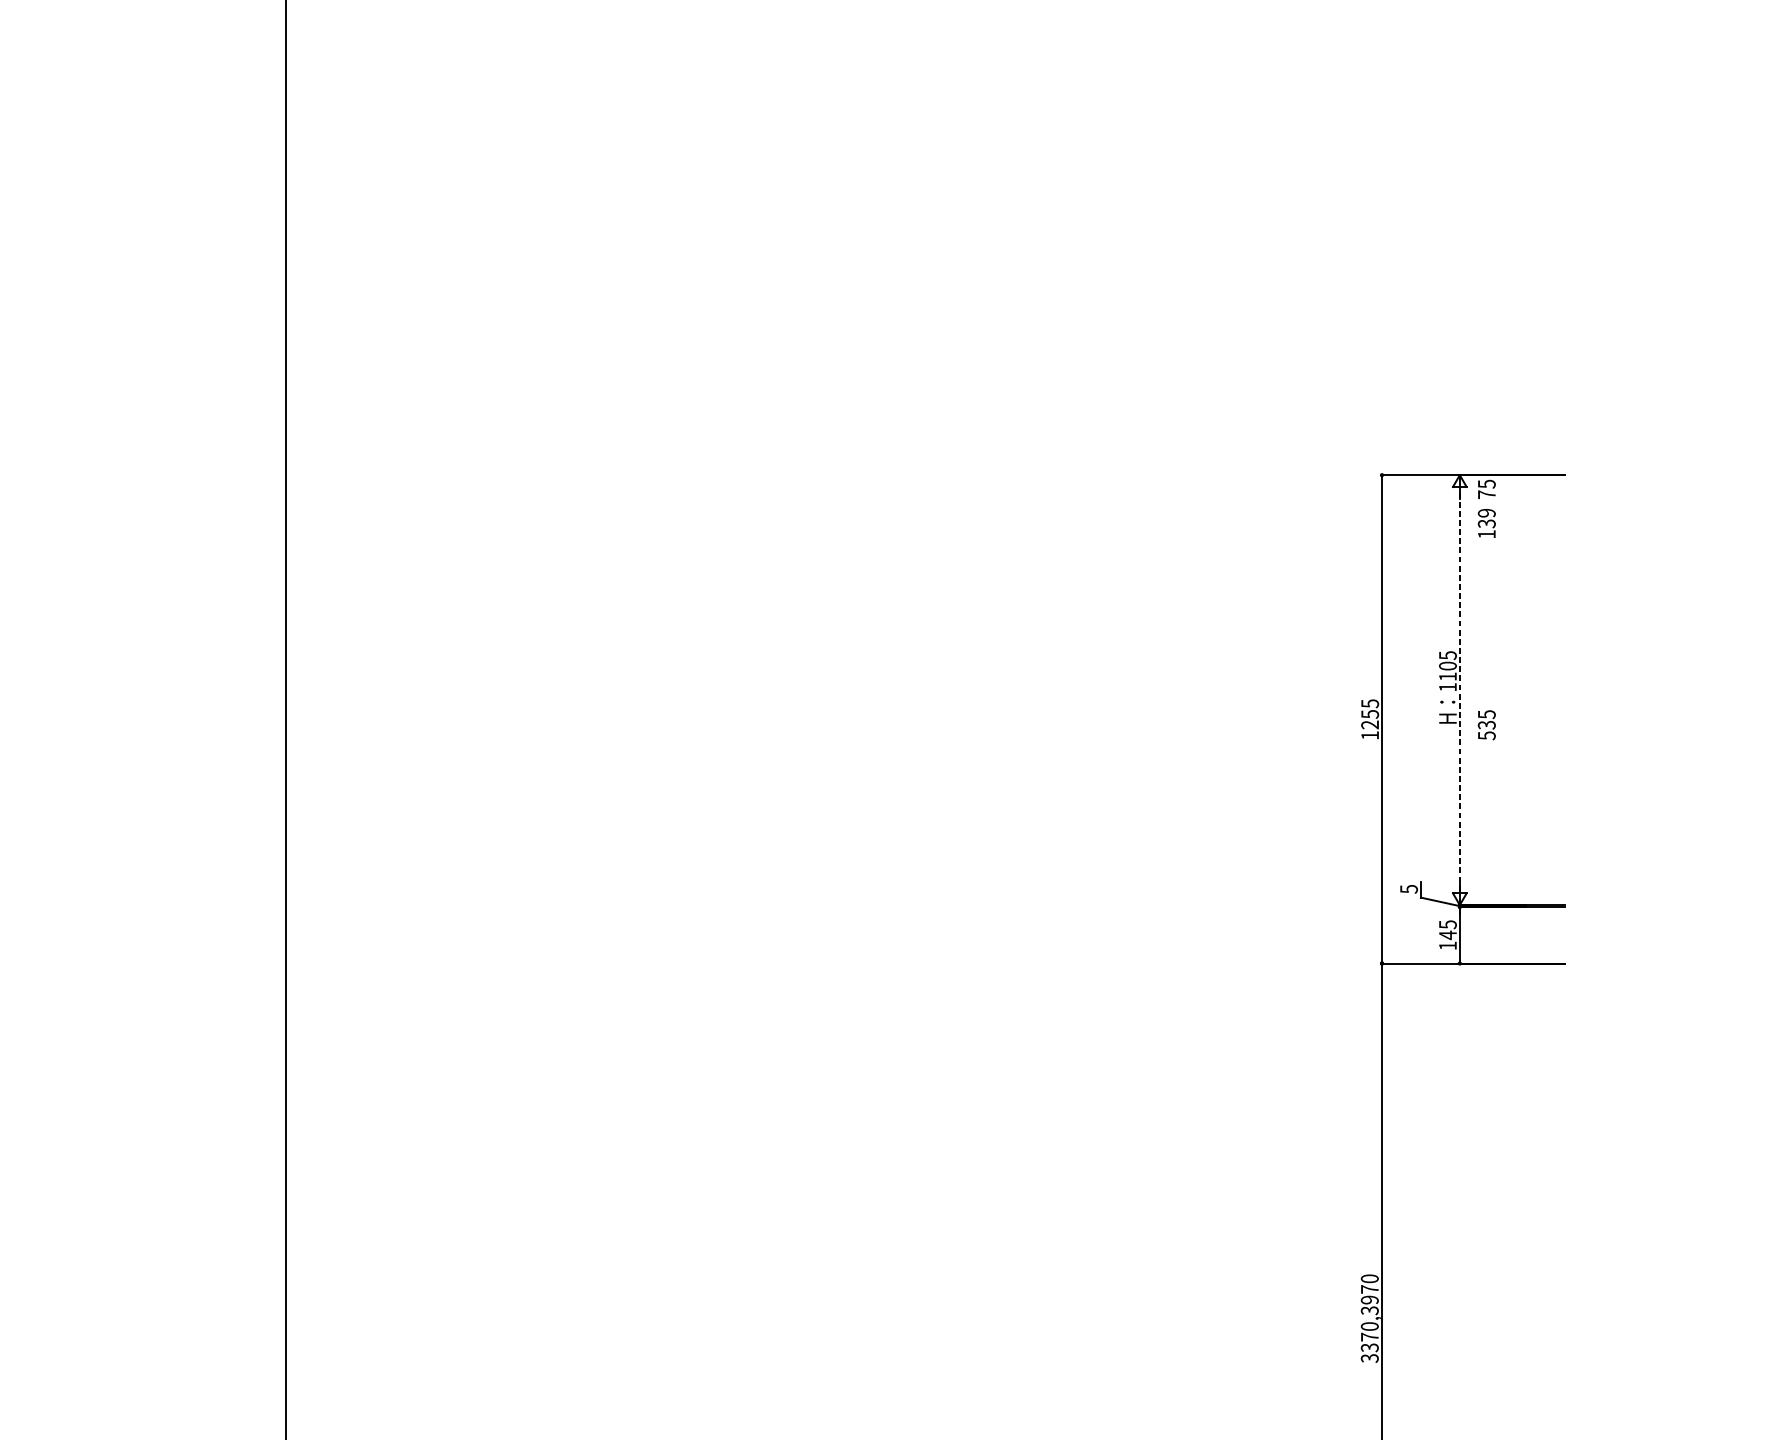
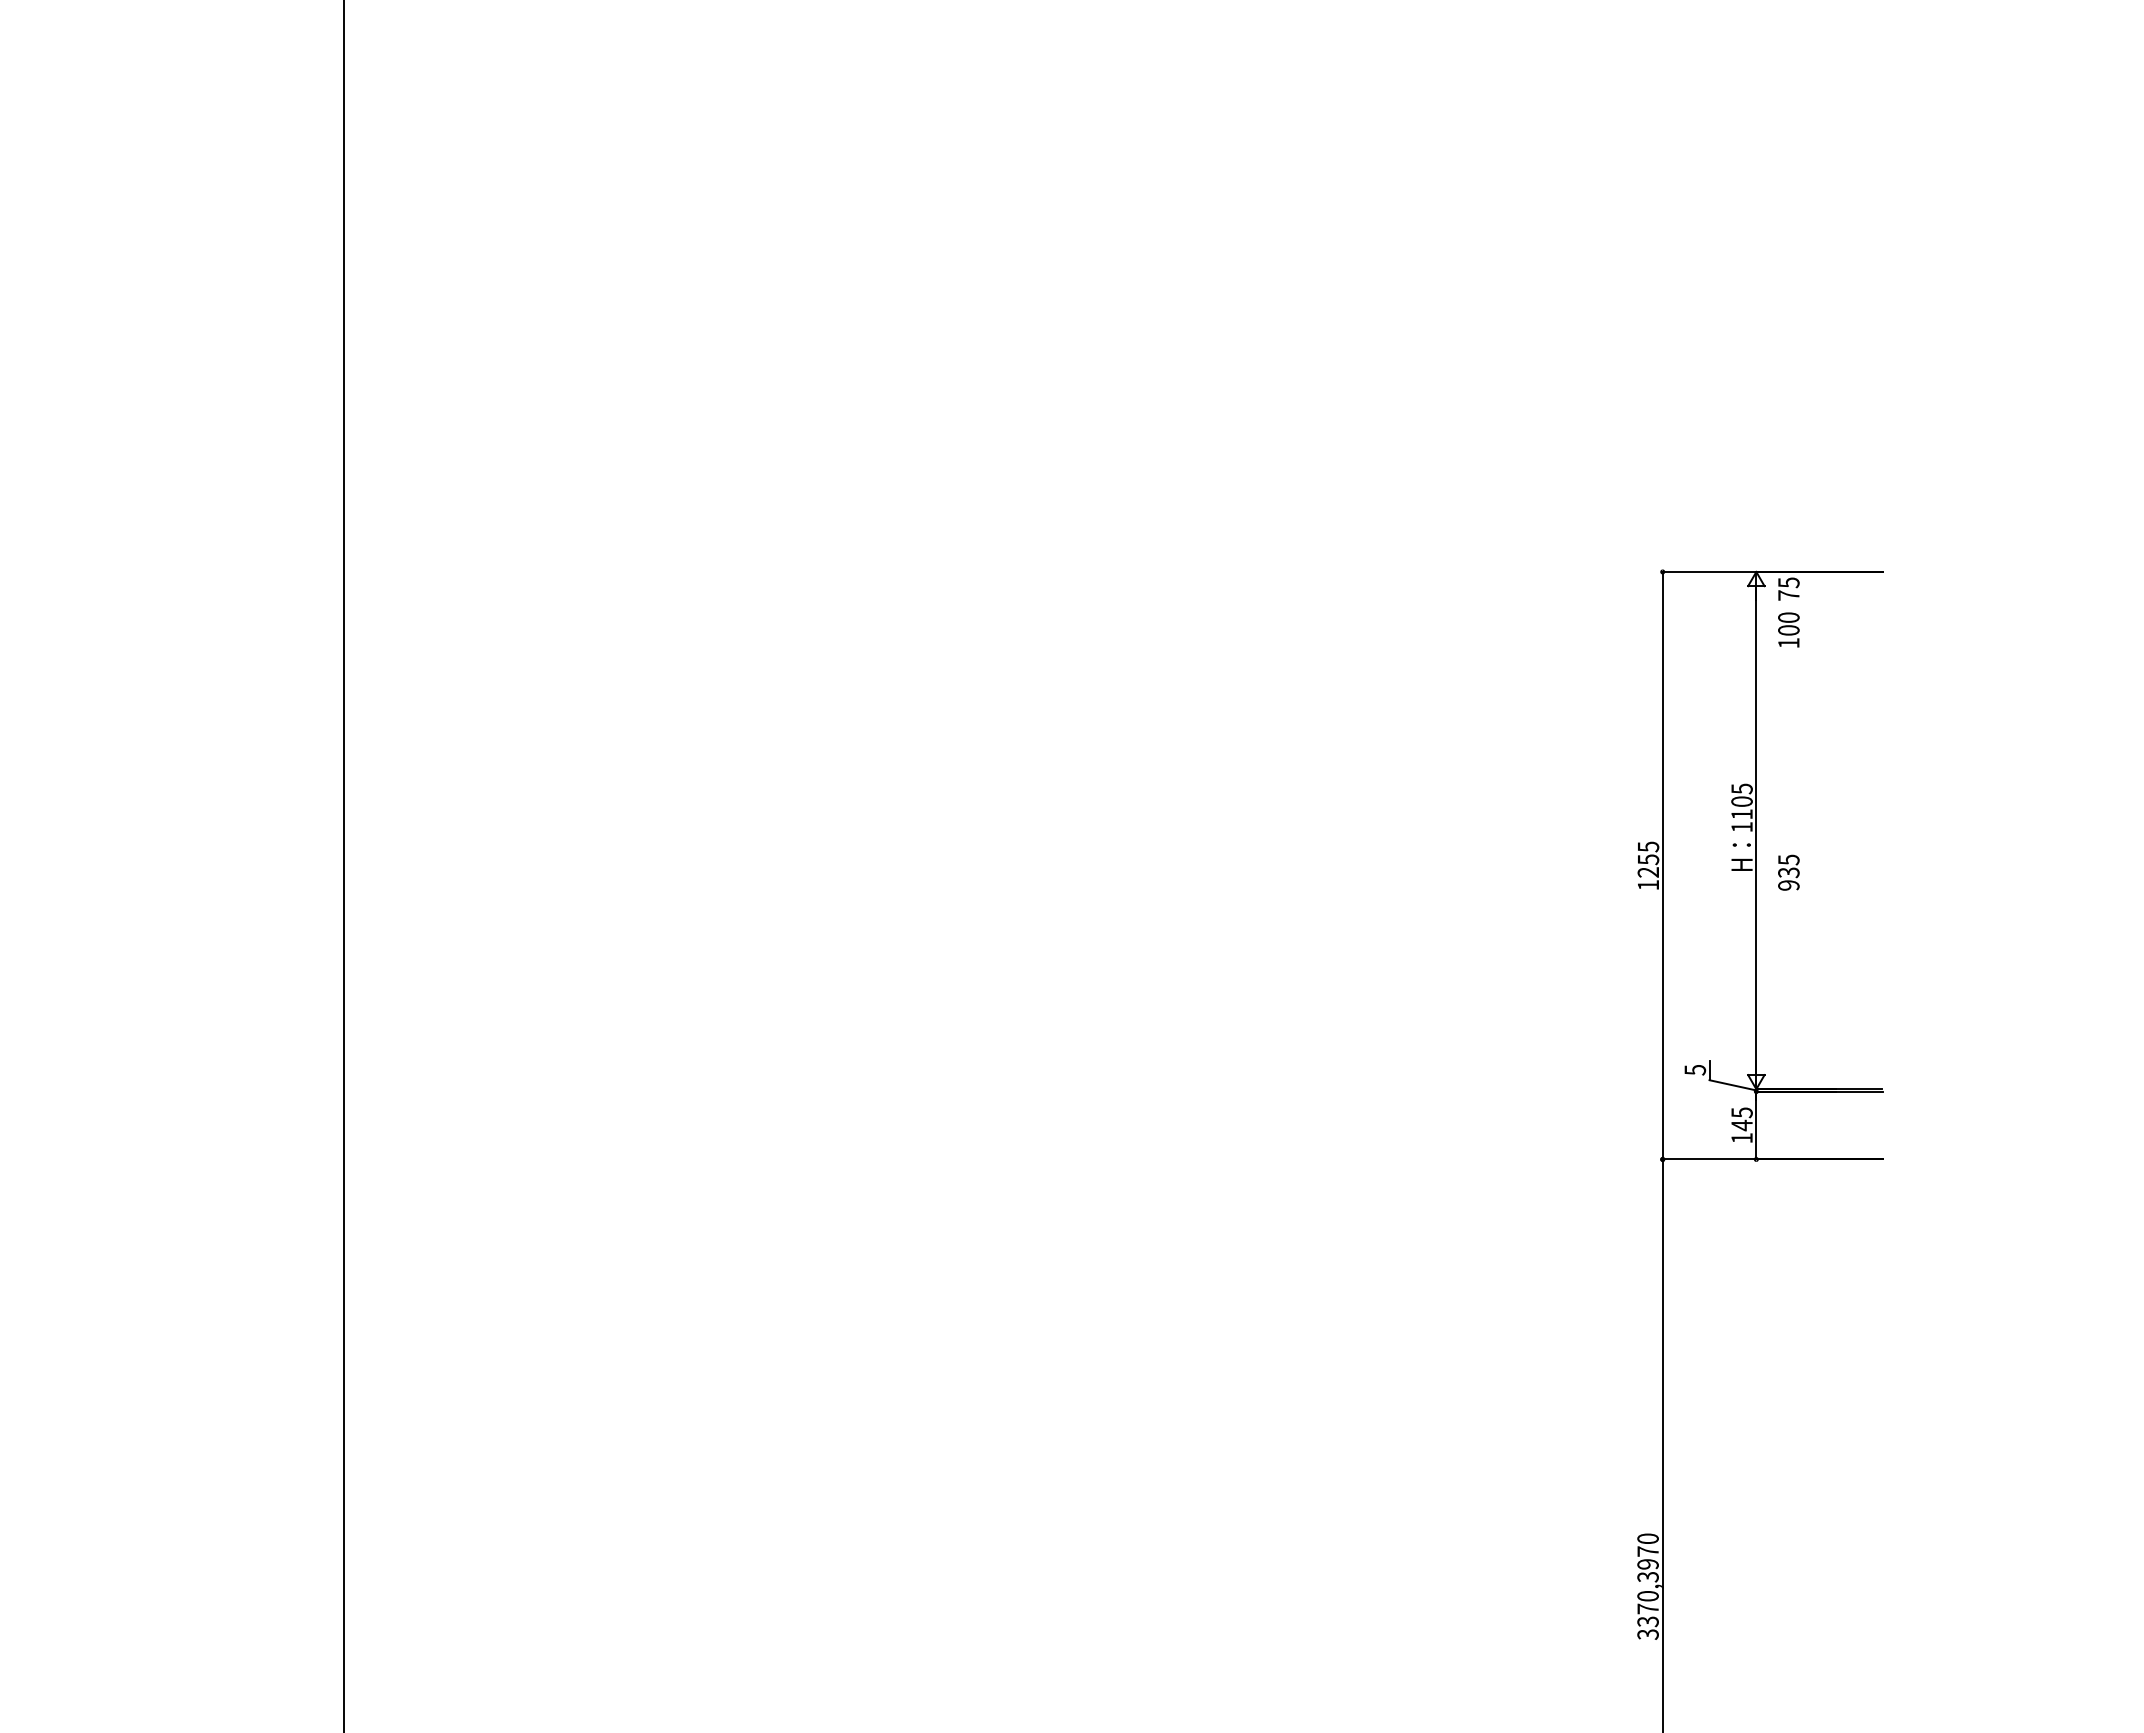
text: (1486, 518) -> (1788, 623), 139 -> 100
line: (1459, 690) -> (1756, 830), dashed -> solid
text: (1486, 735) -> (1788, 885), 535 -> 935

